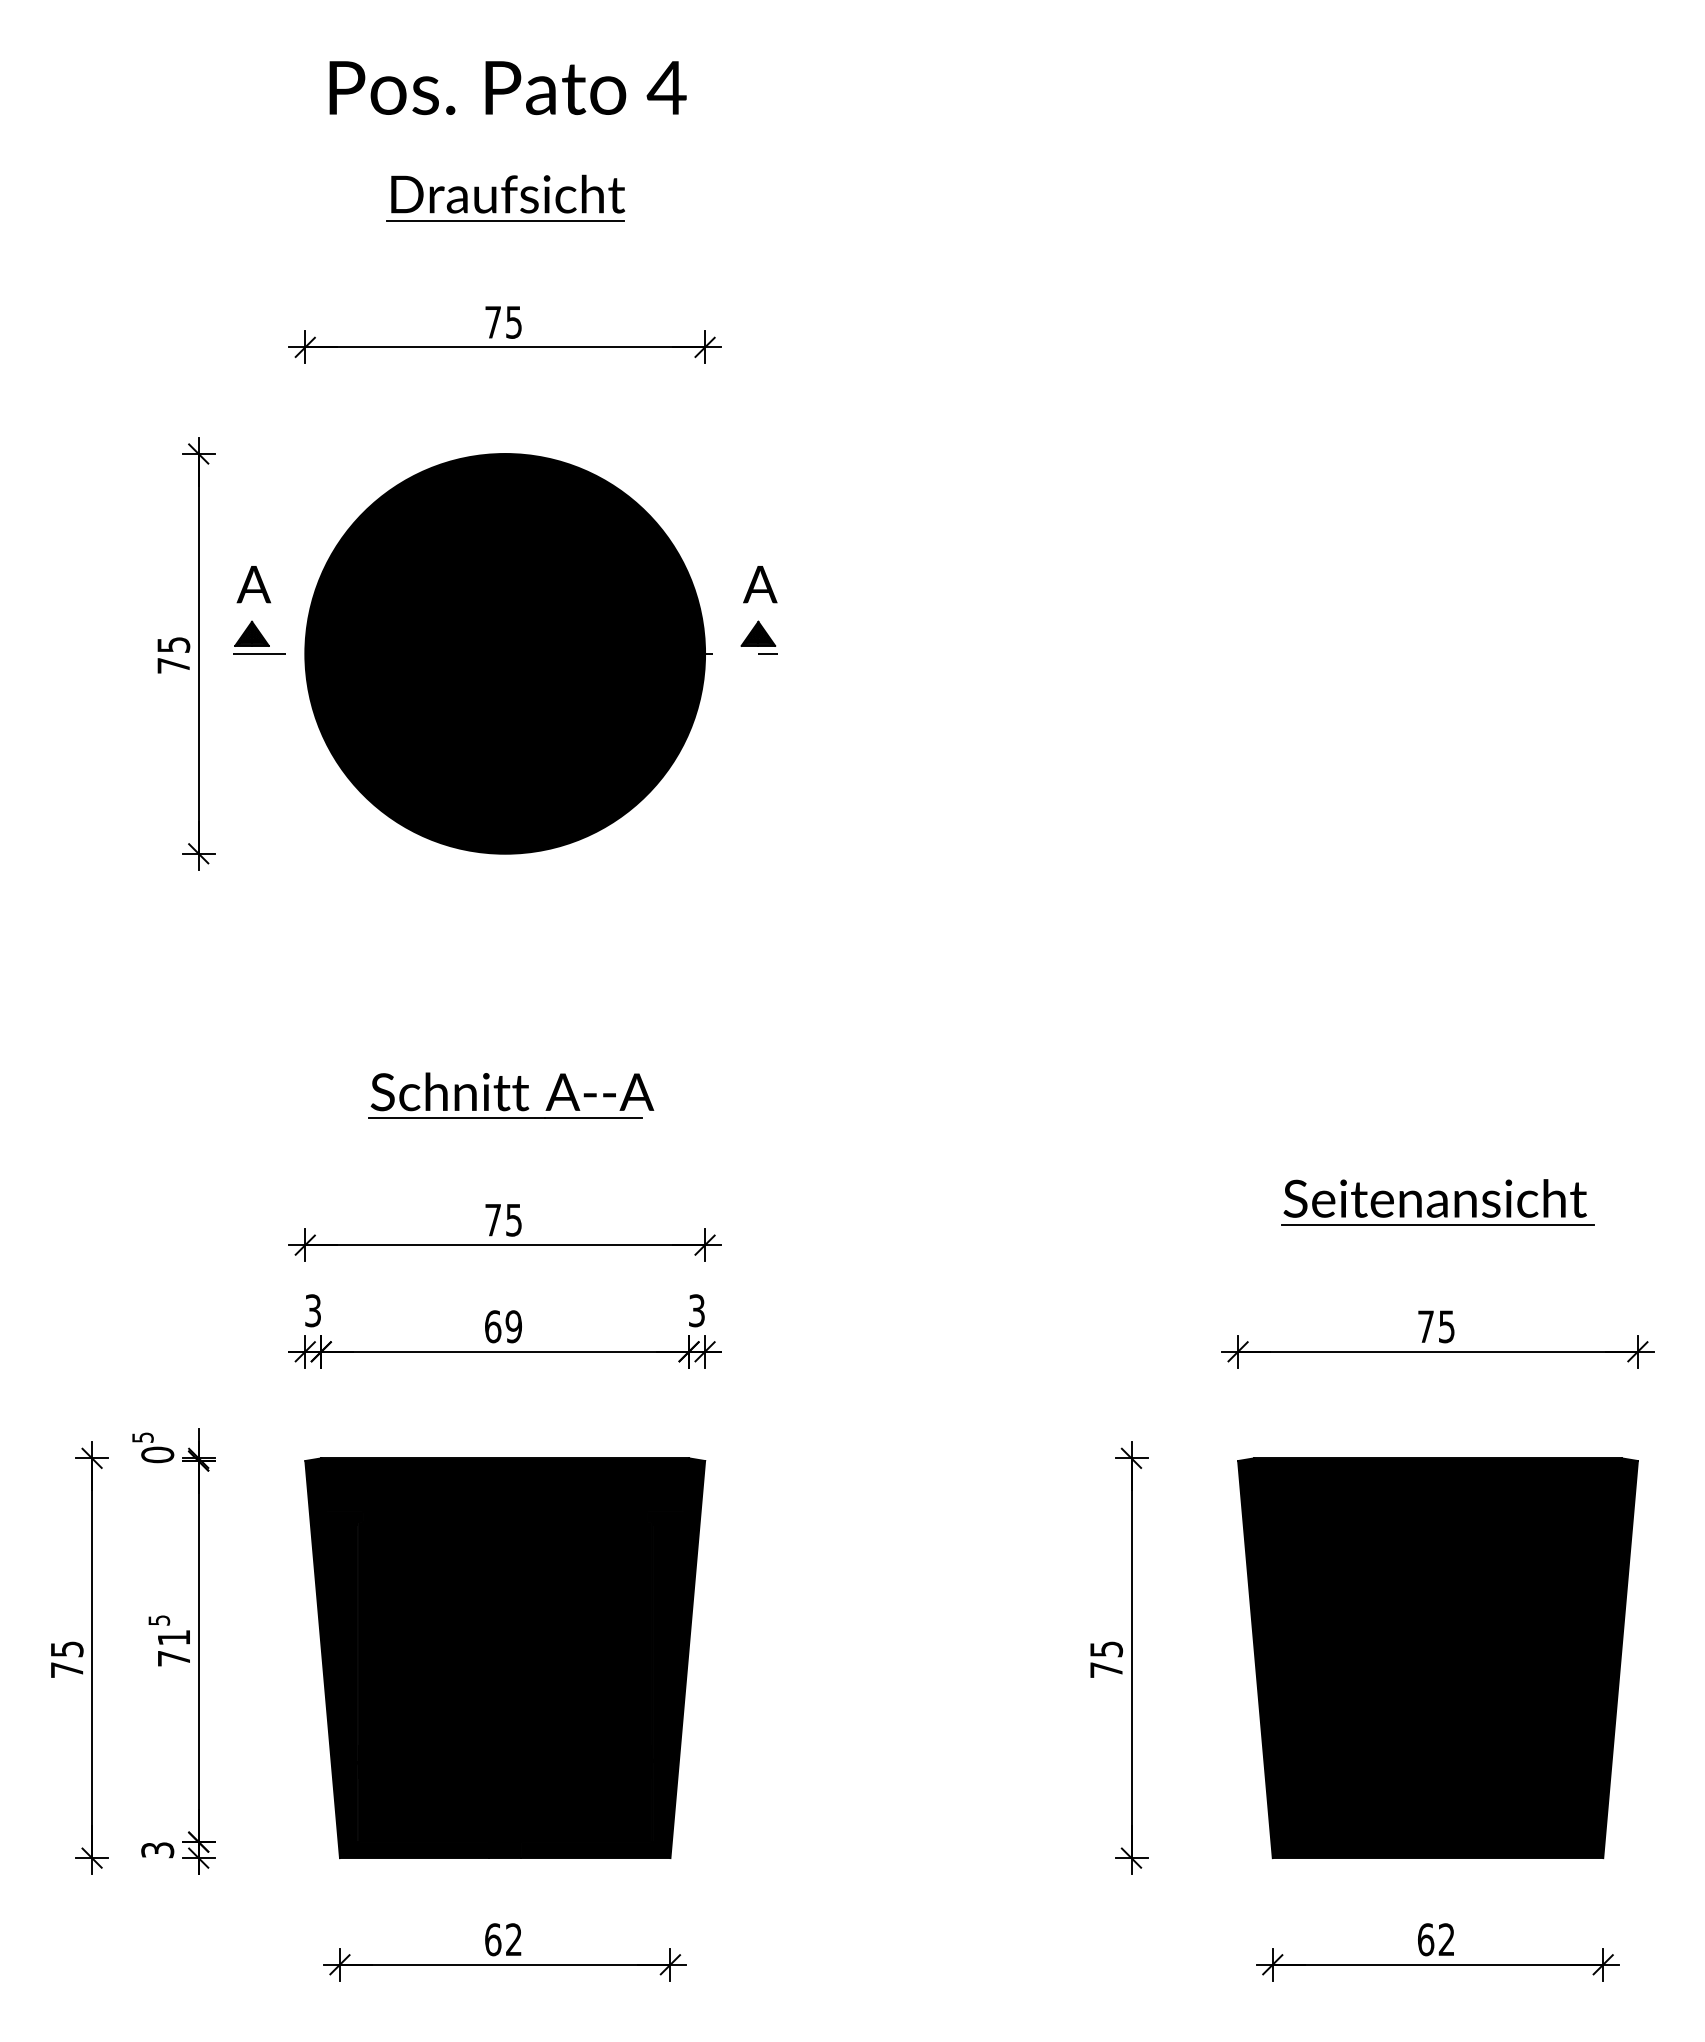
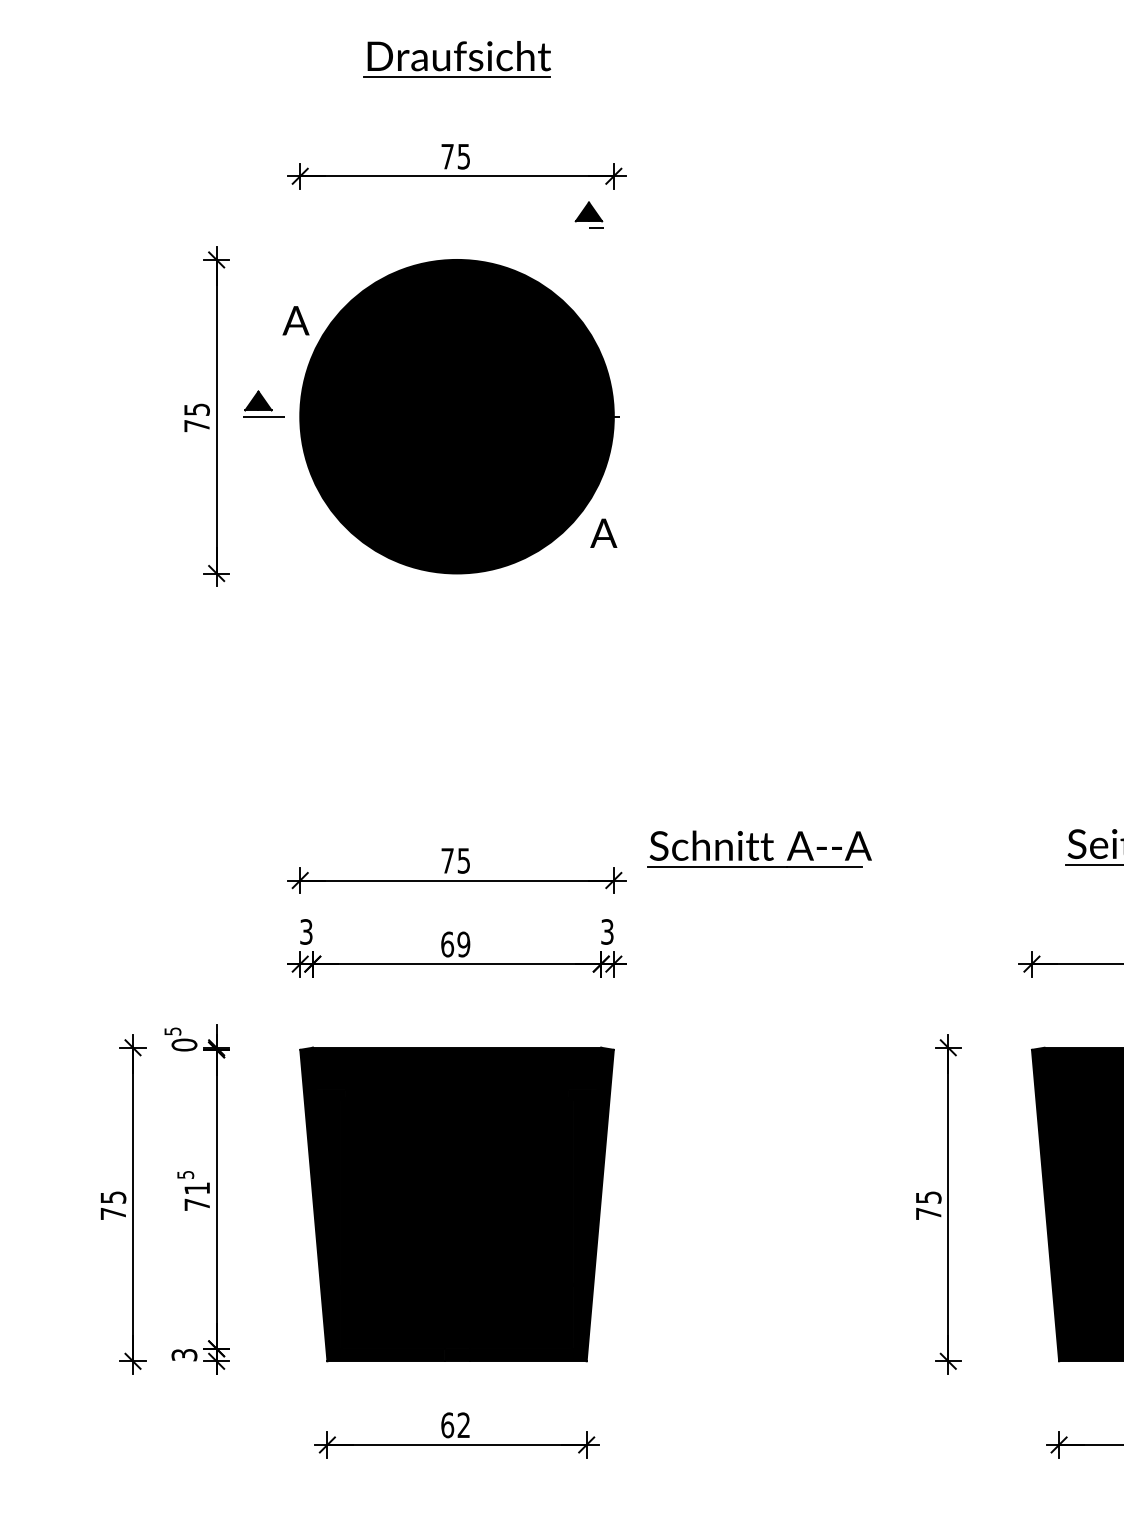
text: (253, 584) -> (295, 320), moved
text: (760, 584) -> (603, 533), moved
part: (758, 637) -> (589, 214), moved
part: (511, 1095) -> (760, 848), moved

